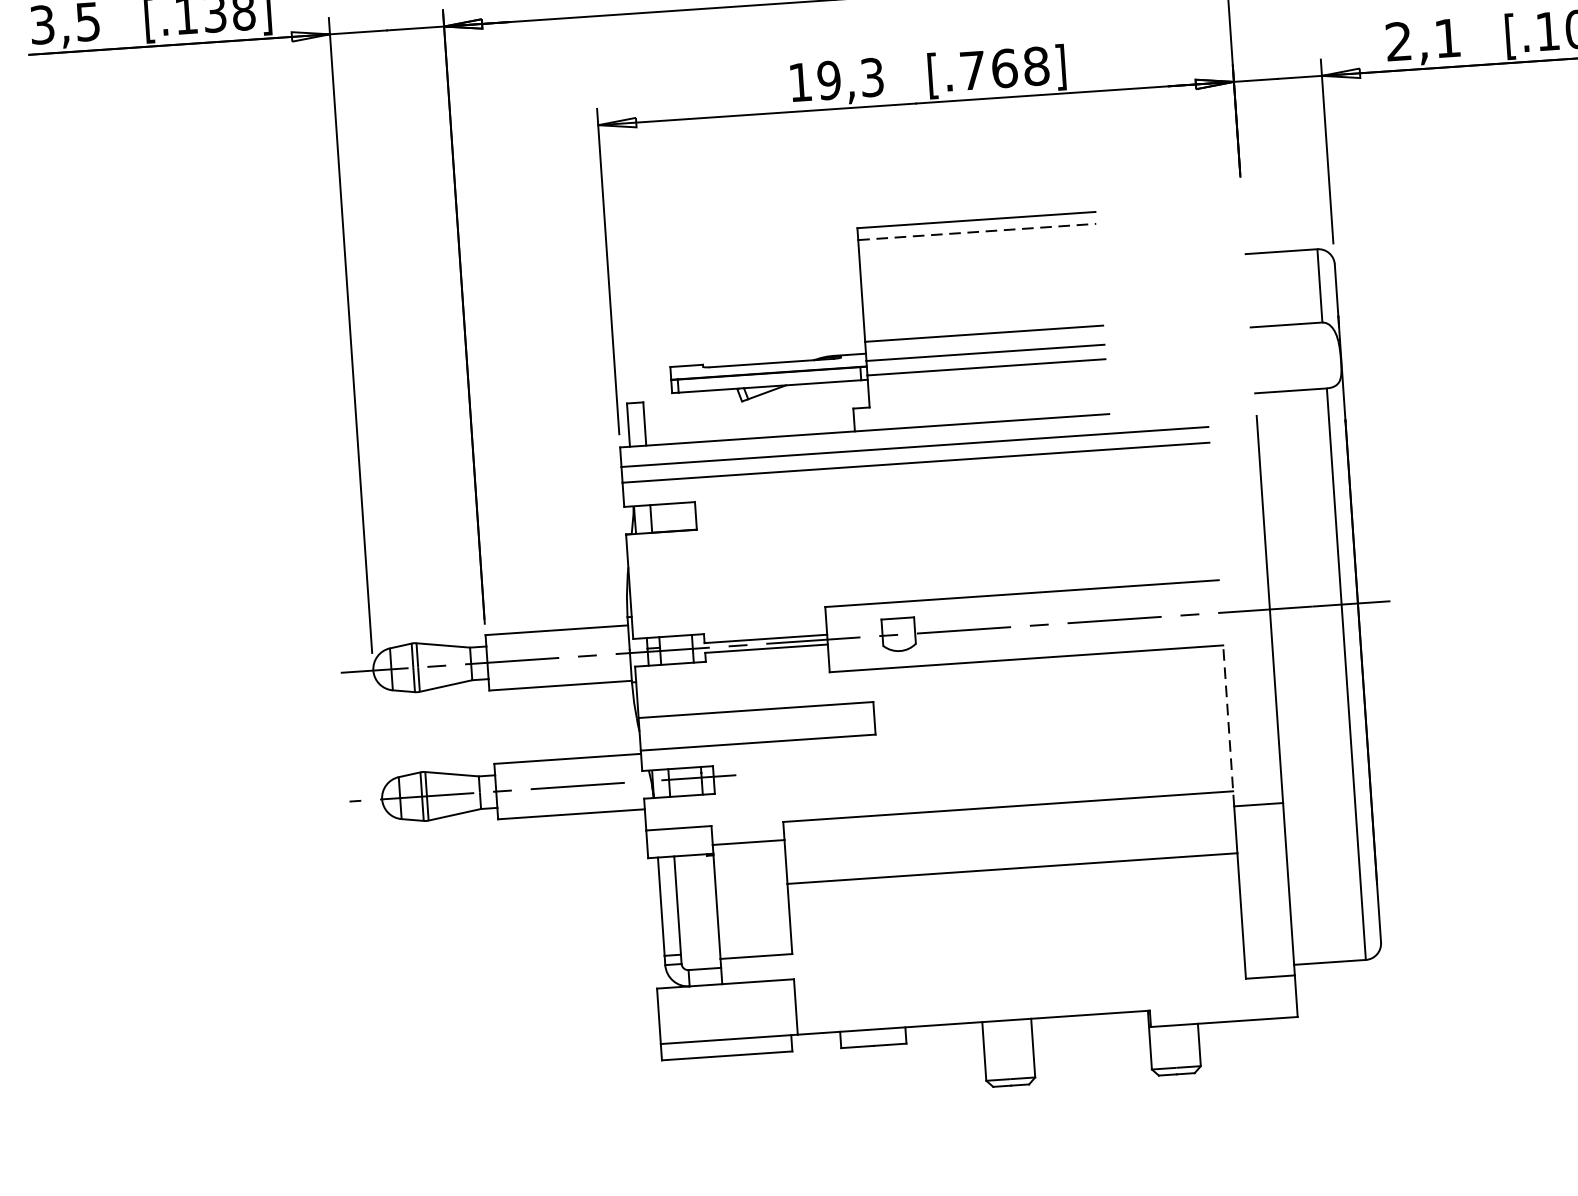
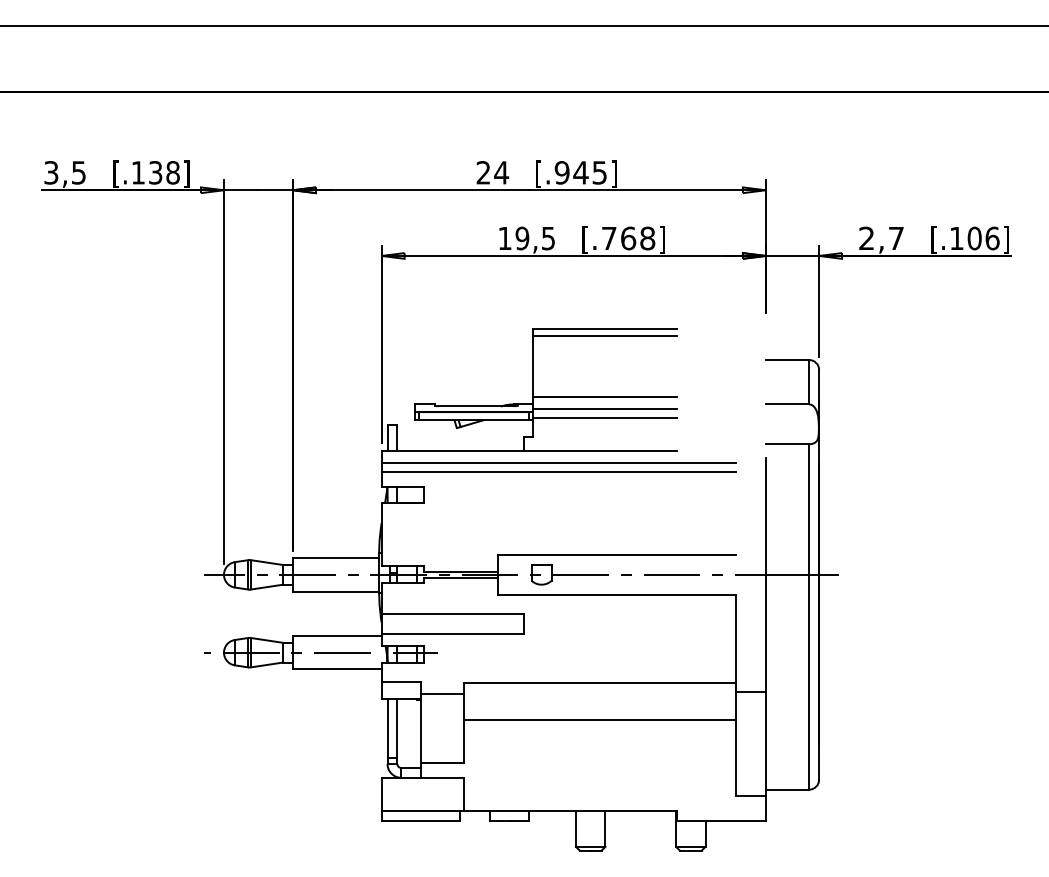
text: (1448, 38) -> (896, 238), 2,1 -> 2,7
text: (872, 75) -> (548, 237), 19,3 -> 19,5
line: (977, 231) -> (605, 335), dashed -> solid
line: (1229, 726) -> (736, 643), dashed -> solid

